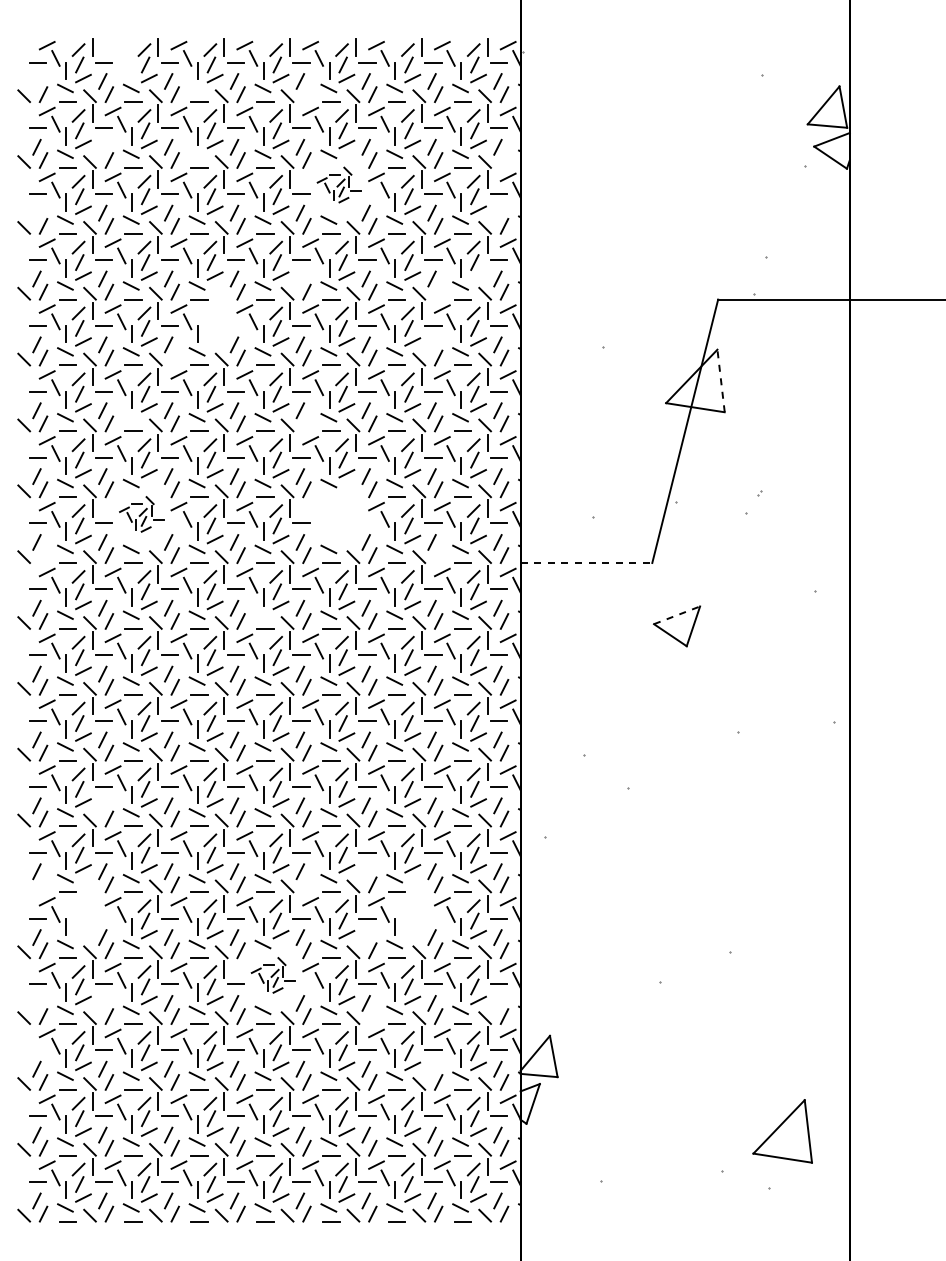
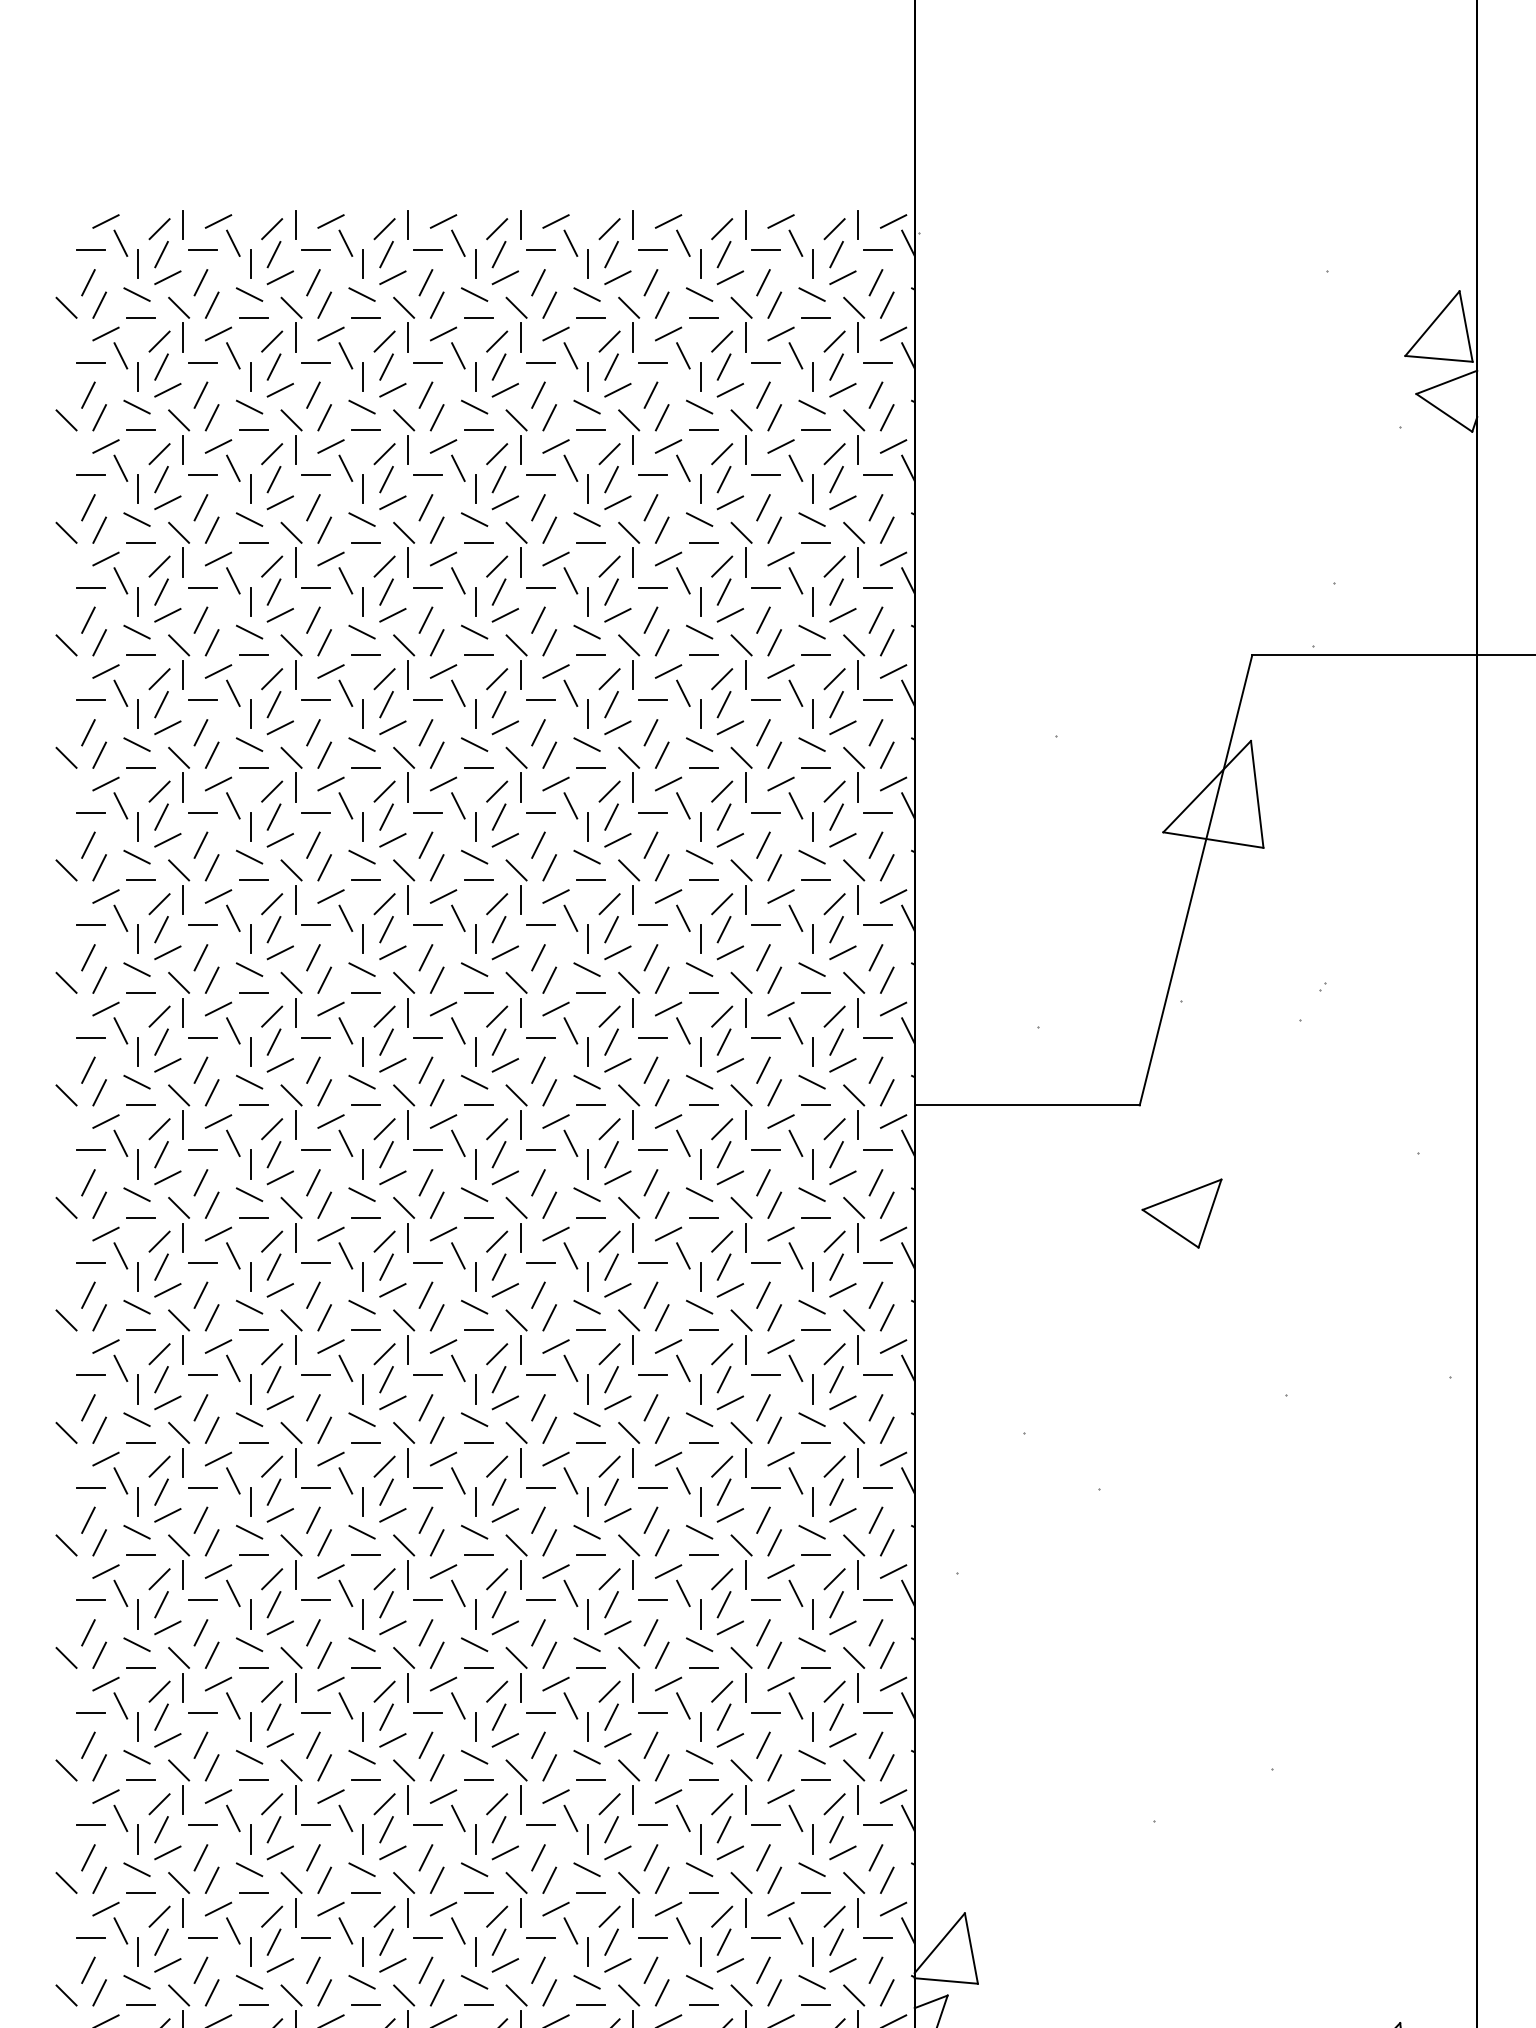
part: (118, 59) -> (227, 245), added
line: (36, 81) -> (87, 282), added
line: (196, 88) -> (360, 294), added
line: (306, 94) -> (548, 304), added
line: (102, 146) -> (200, 393), added
line: (196, 153) -> (360, 405), added
line: (504, 160) -> (887, 417), added
part: (339, 184) -> (605, 458), size x1.67
line: (36, 212) -> (87, 506), added
line: (497, 212) -> (875, 506), added
line: (478, 275) -> (842, 614), added
line: (300, 278) -> (538, 619), added
line: (438, 291) -> (774, 641), added
part: (223, 316) -> (407, 684), added
line: (431, 344) -> (762, 732), added
line: (174, 357) -> (323, 754), added
line: (721, 380) -> (1257, 793), dashed -> solid
line: (130, 417) -> (248, 856), added
line: (306, 423) -> (548, 867), added
part: (141, 514) -> (267, 1022), size x1.67
part: (339, 514) -> (605, 1022), added
line: (43, 555) -> (99, 1092), added
line: (438, 555) -> (774, 1092), added
line: (586, 563) -> (1027, 1106), dashed -> solid
line: (262, 614) -> (473, 1193), added
line: (677, 615) -> (1182, 1195), dashed -> solid
line: (102, 805) -> (200, 1519), added
line: (365, 871) -> (649, 1632), added
line: (306, 884) -> (548, 1654), added
part: (27, 888) -> (72, 1661), added
part: (91, 909) -> (181, 1697), added
part: (421, 909) -> (745, 1697), added
line: (365, 937) -> (649, 1745), added
part: (273, 975) -> (492, 1810), size x1.67
line: (36, 1003) -> (87, 1857), added
line: (102, 1003) -> (200, 1857), added
line: (497, 1003) -> (875, 1857), added
line: (372, 1016) -> (661, 1880), added
line: (37, 1049) -> (89, 1936), added
line: (431, 1068) -> (762, 1969), added

